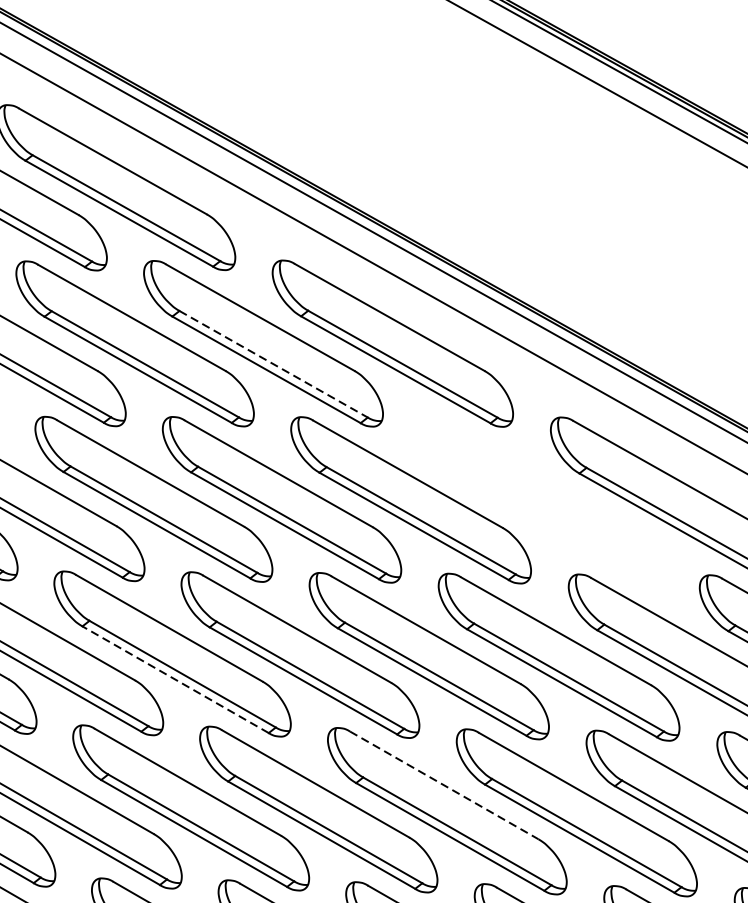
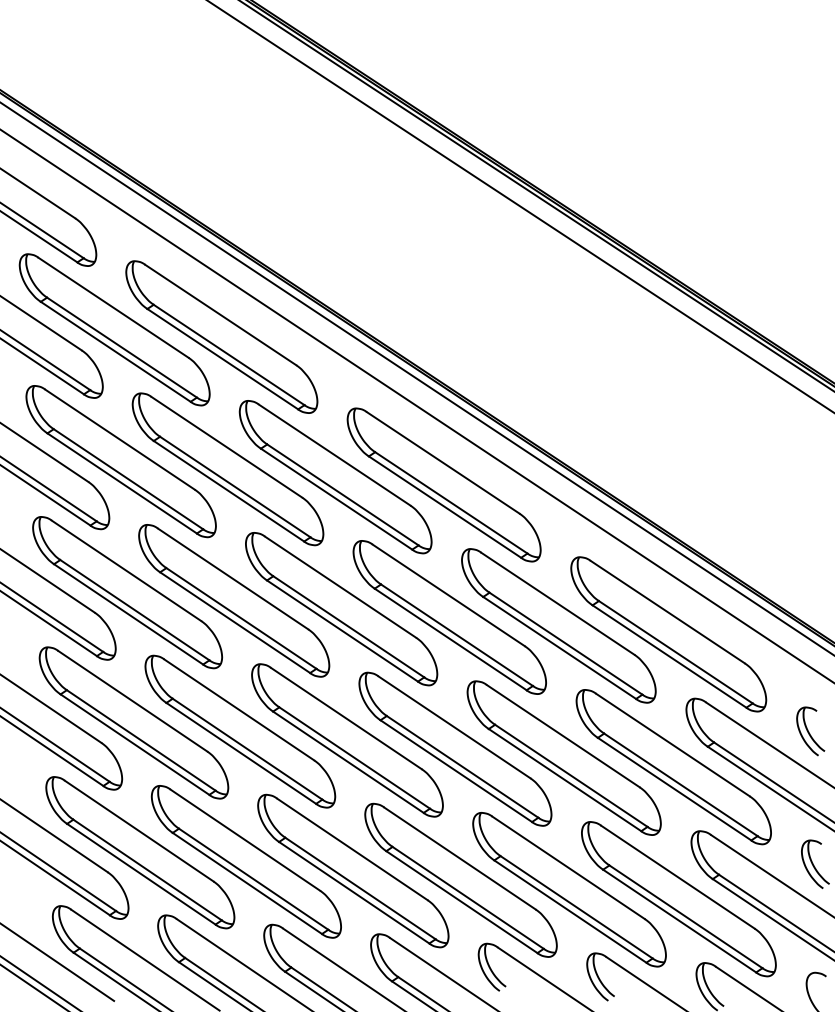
line: (273, 363) -> (342, 494), dashed -> solid
part: (540, 500) -> (558, 625), added
line: (174, 679) -> (240, 753), dashed -> solid
line: (444, 785) -> (460, 858), dashed -> solid

